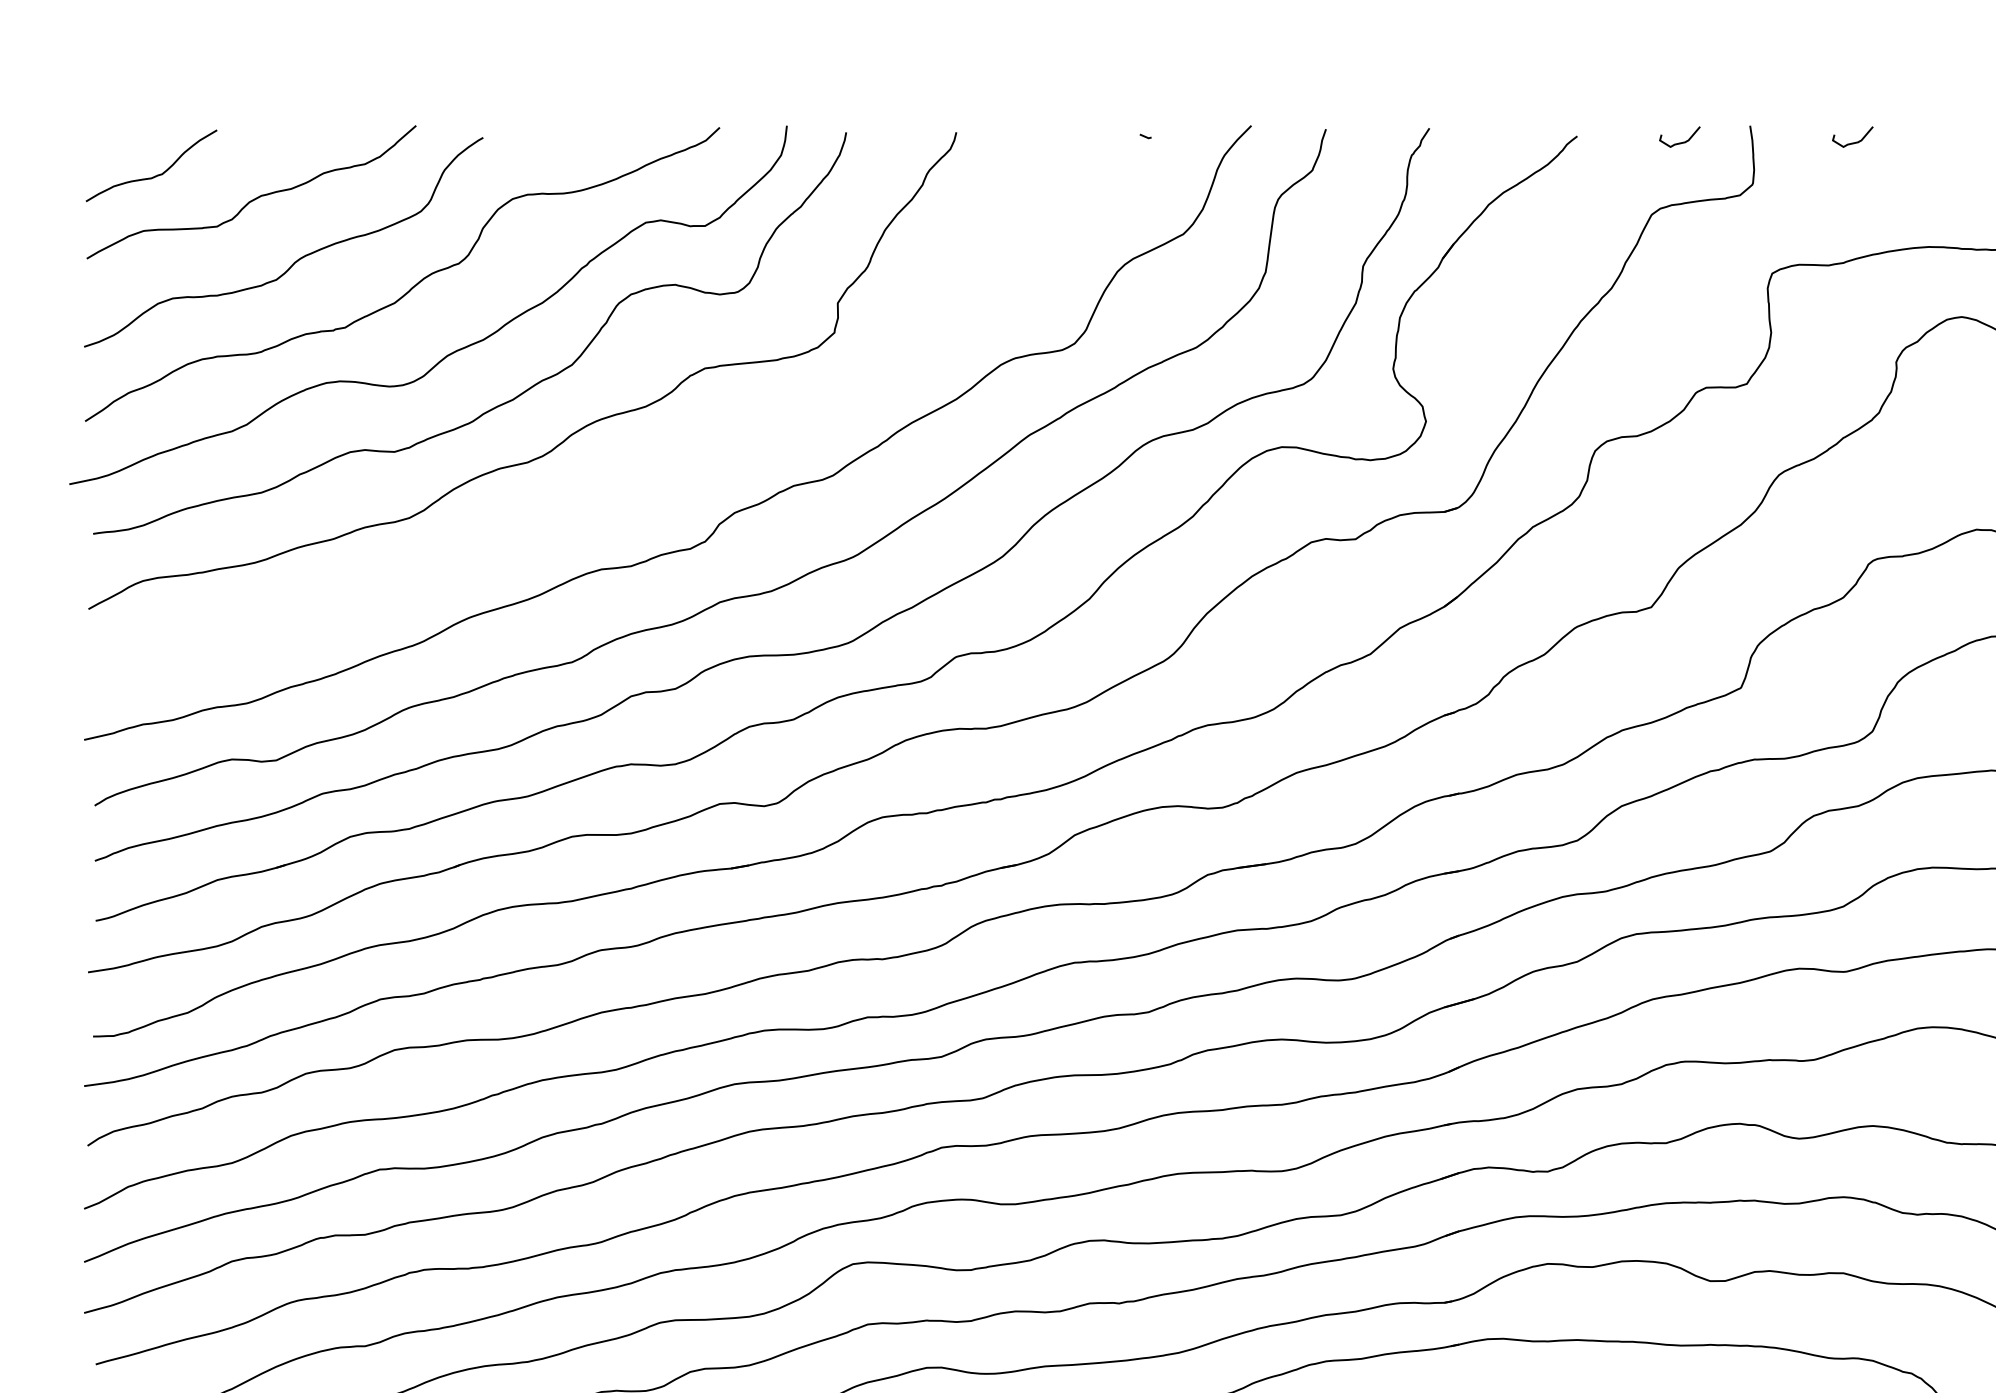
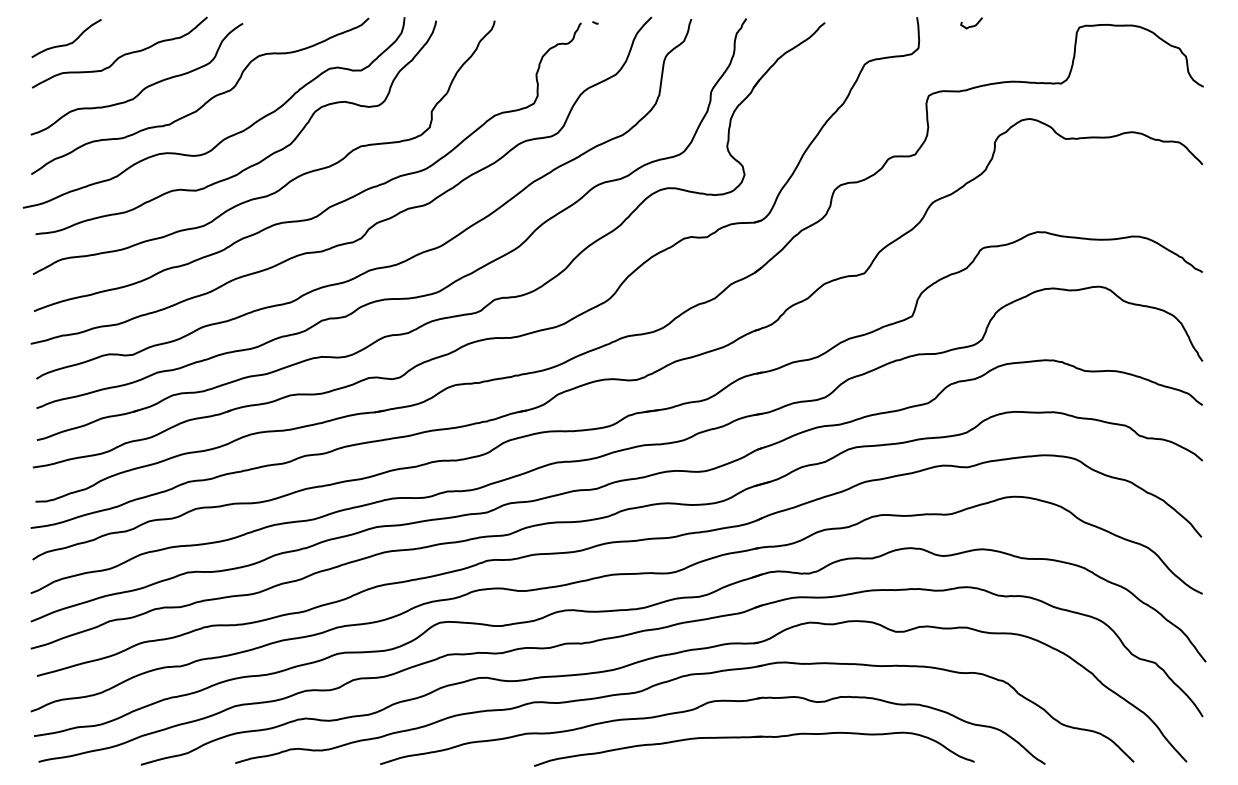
curve: (1679, 141) -> (879, 25), removed
curve: (643, 481) -> (328, 206), added

